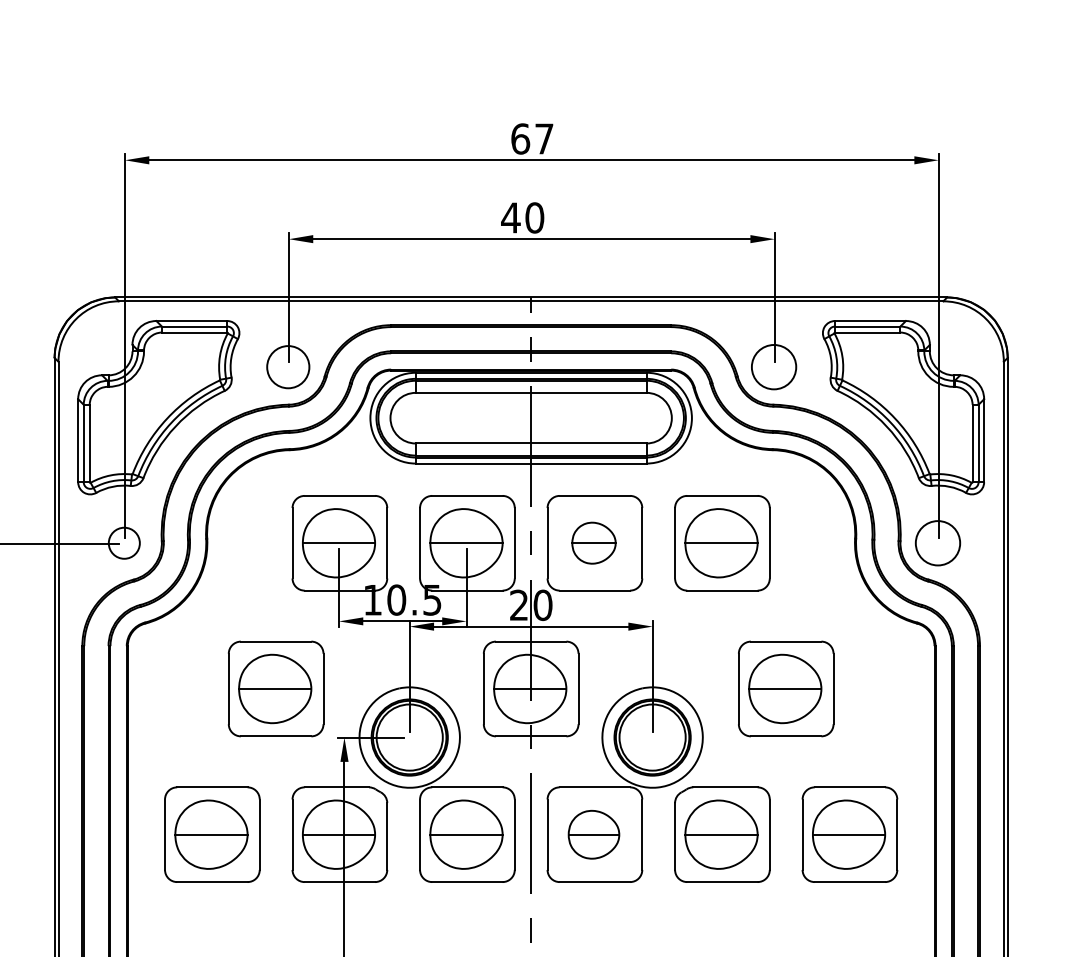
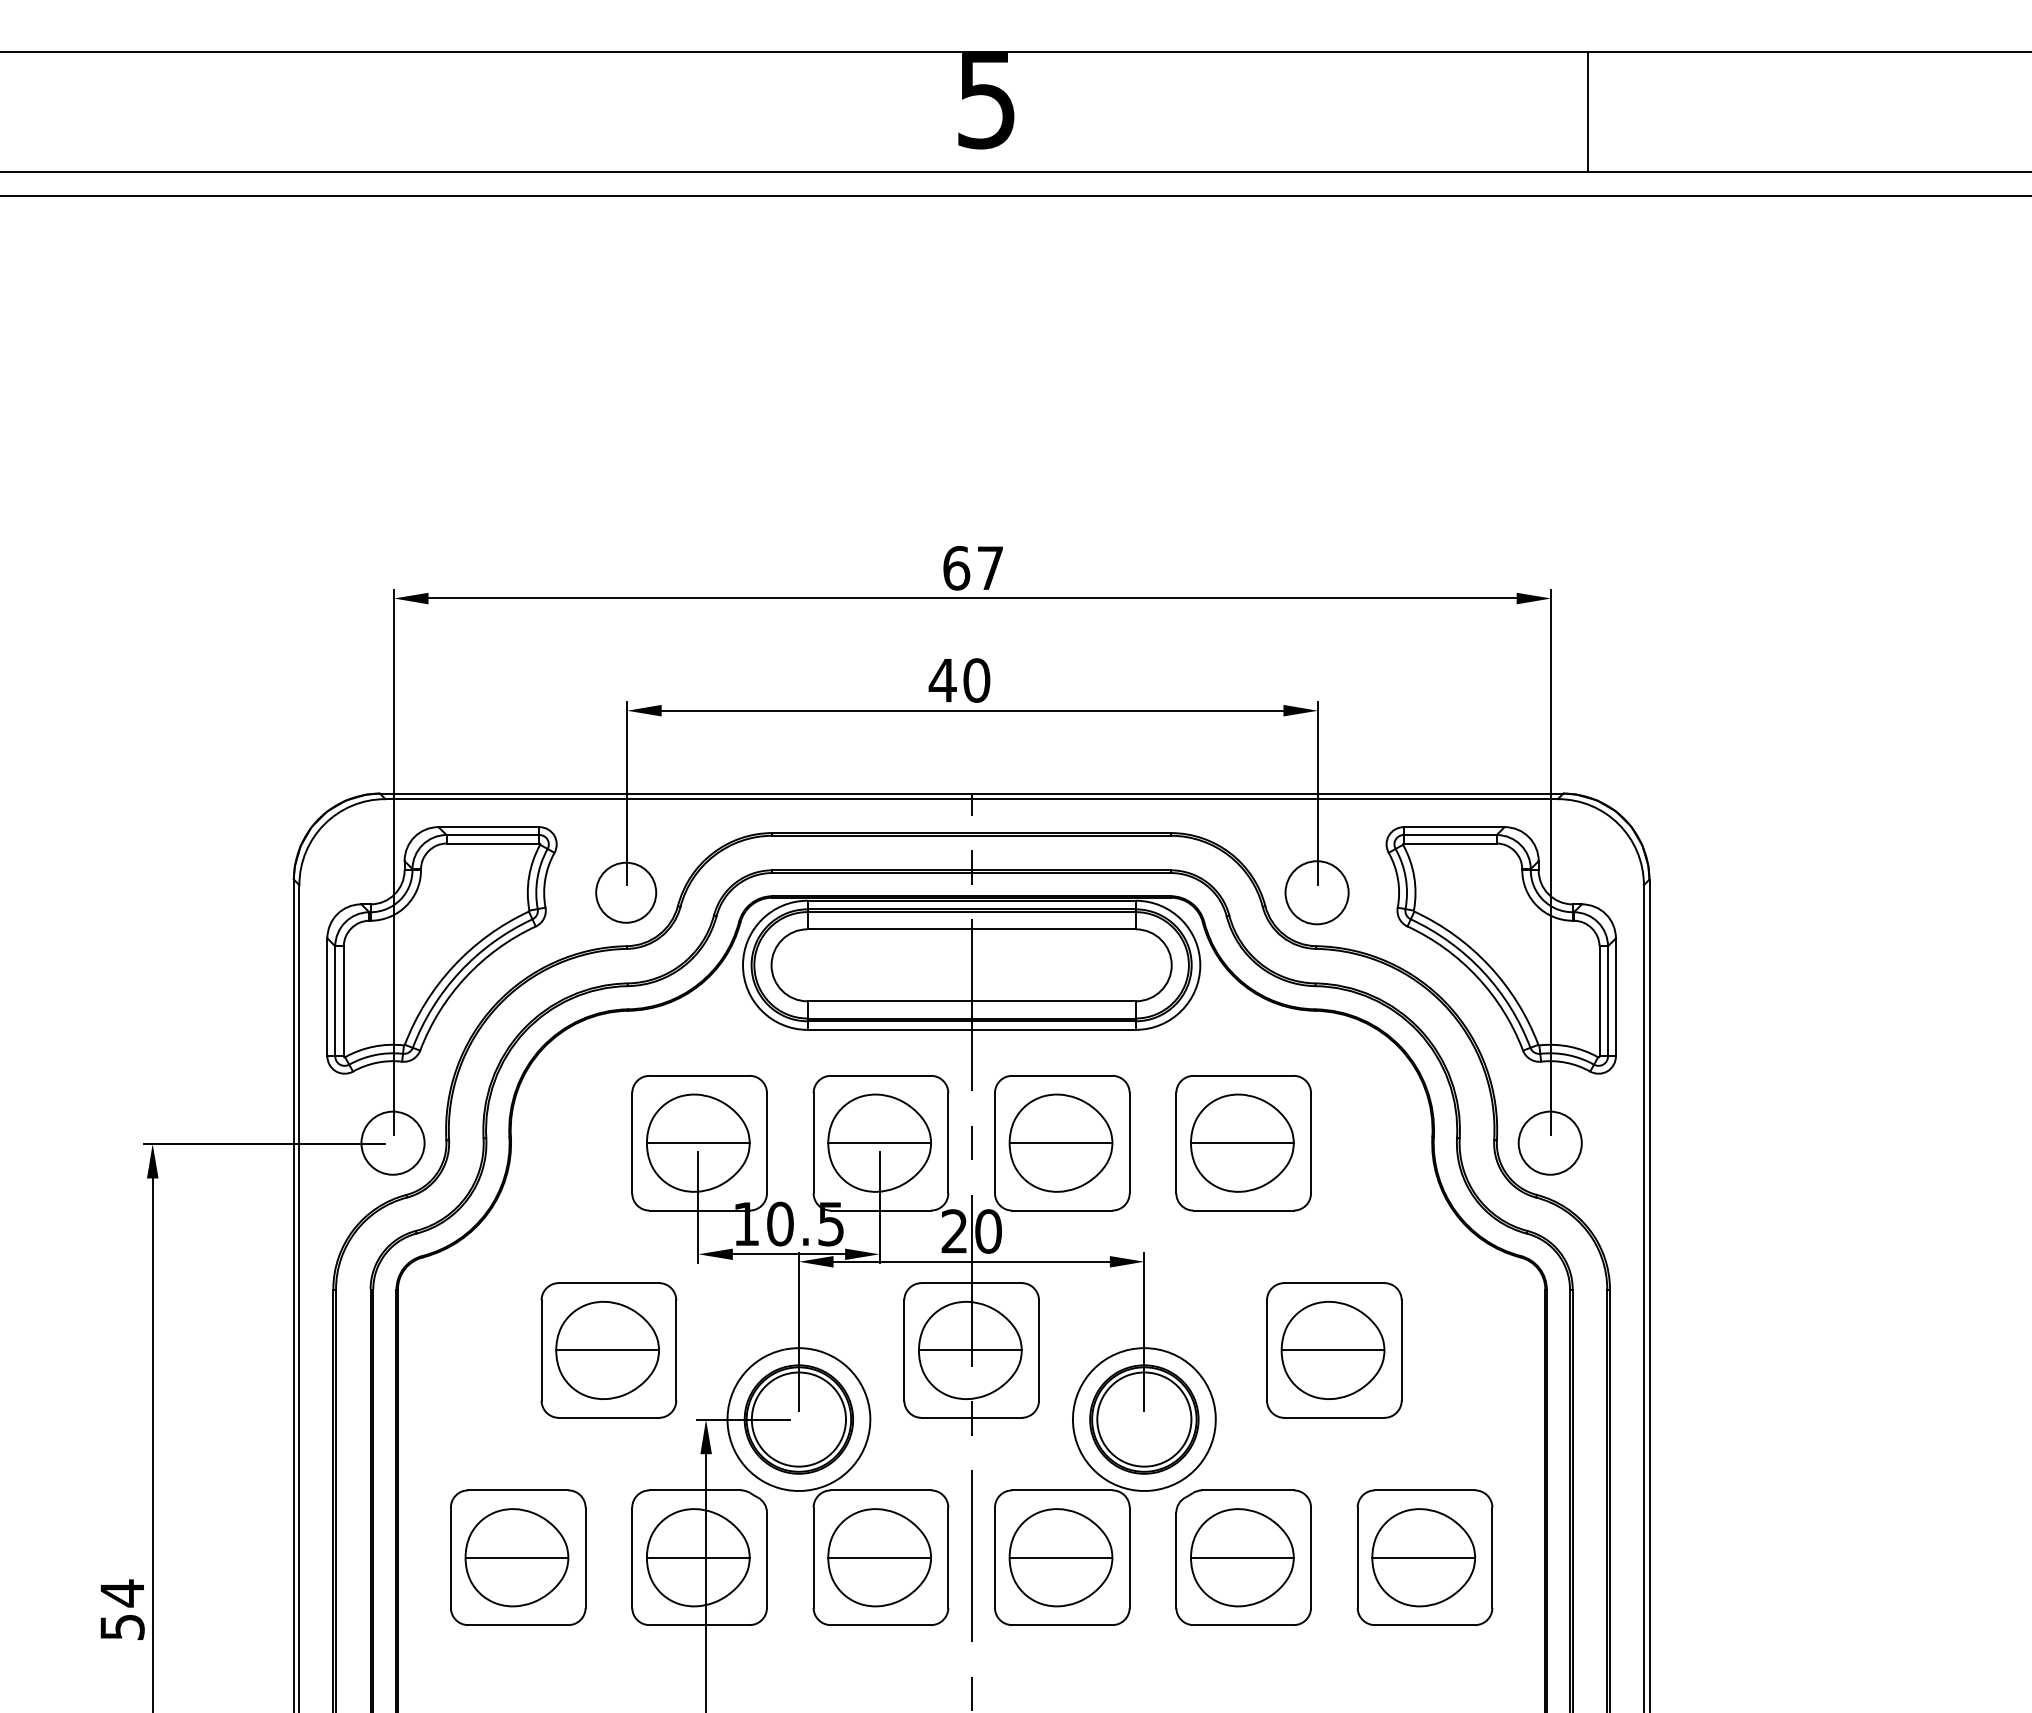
circle: (123, 542) -> (392, 1142), size x1.43
part: (593, 542) -> (1060, 1142), size x1.67
part: (593, 834) -> (1060, 1557), size x1.43

